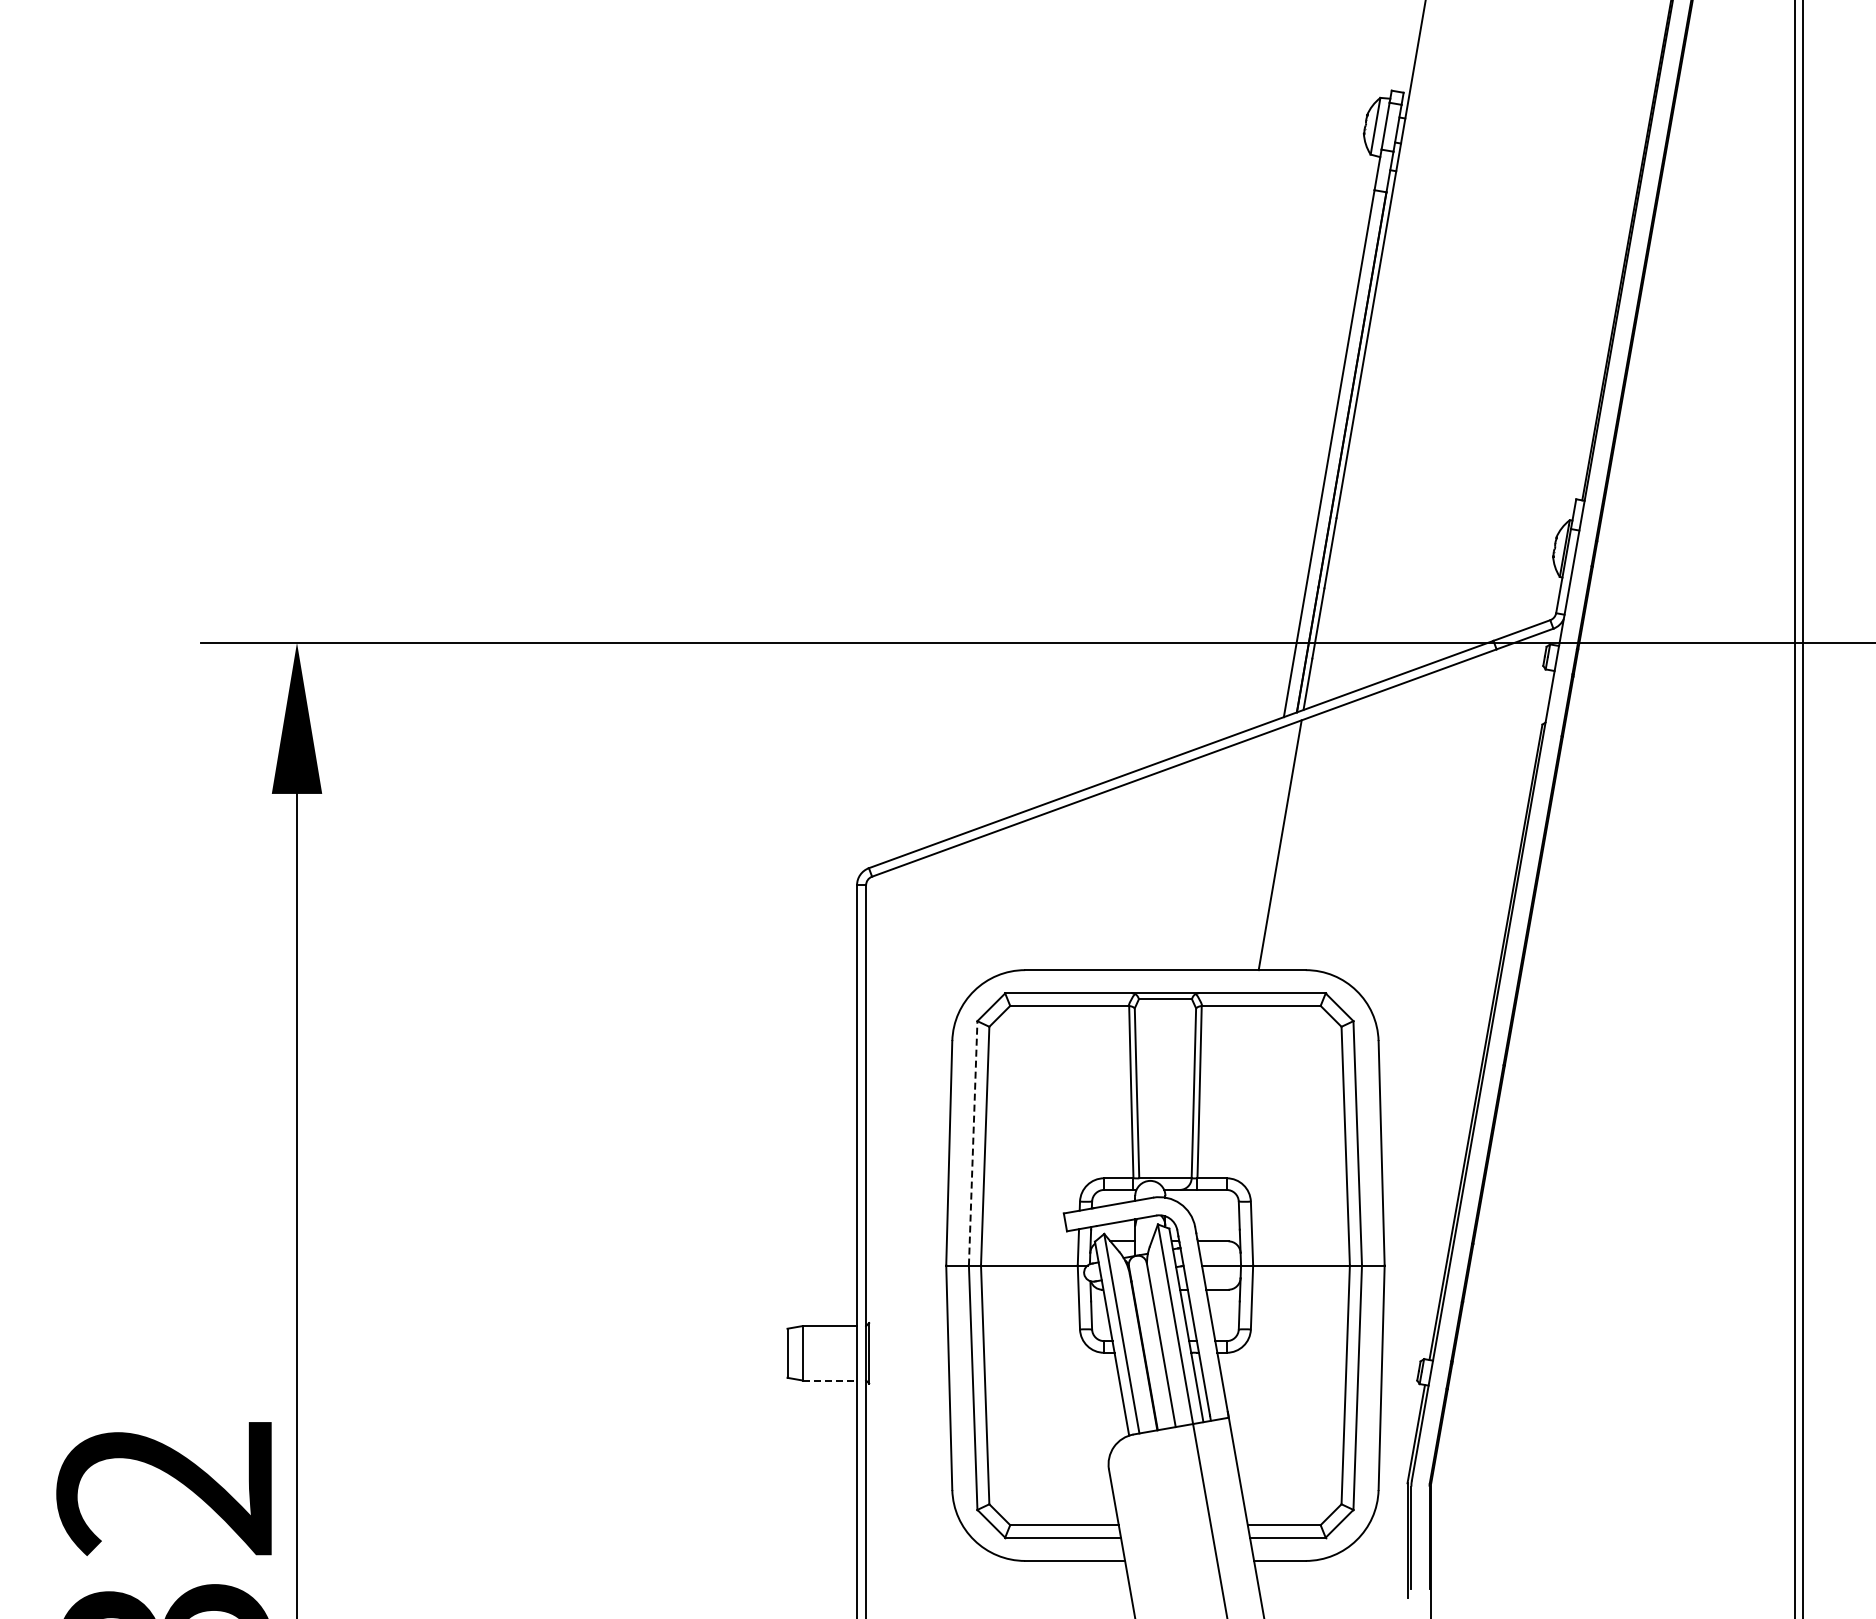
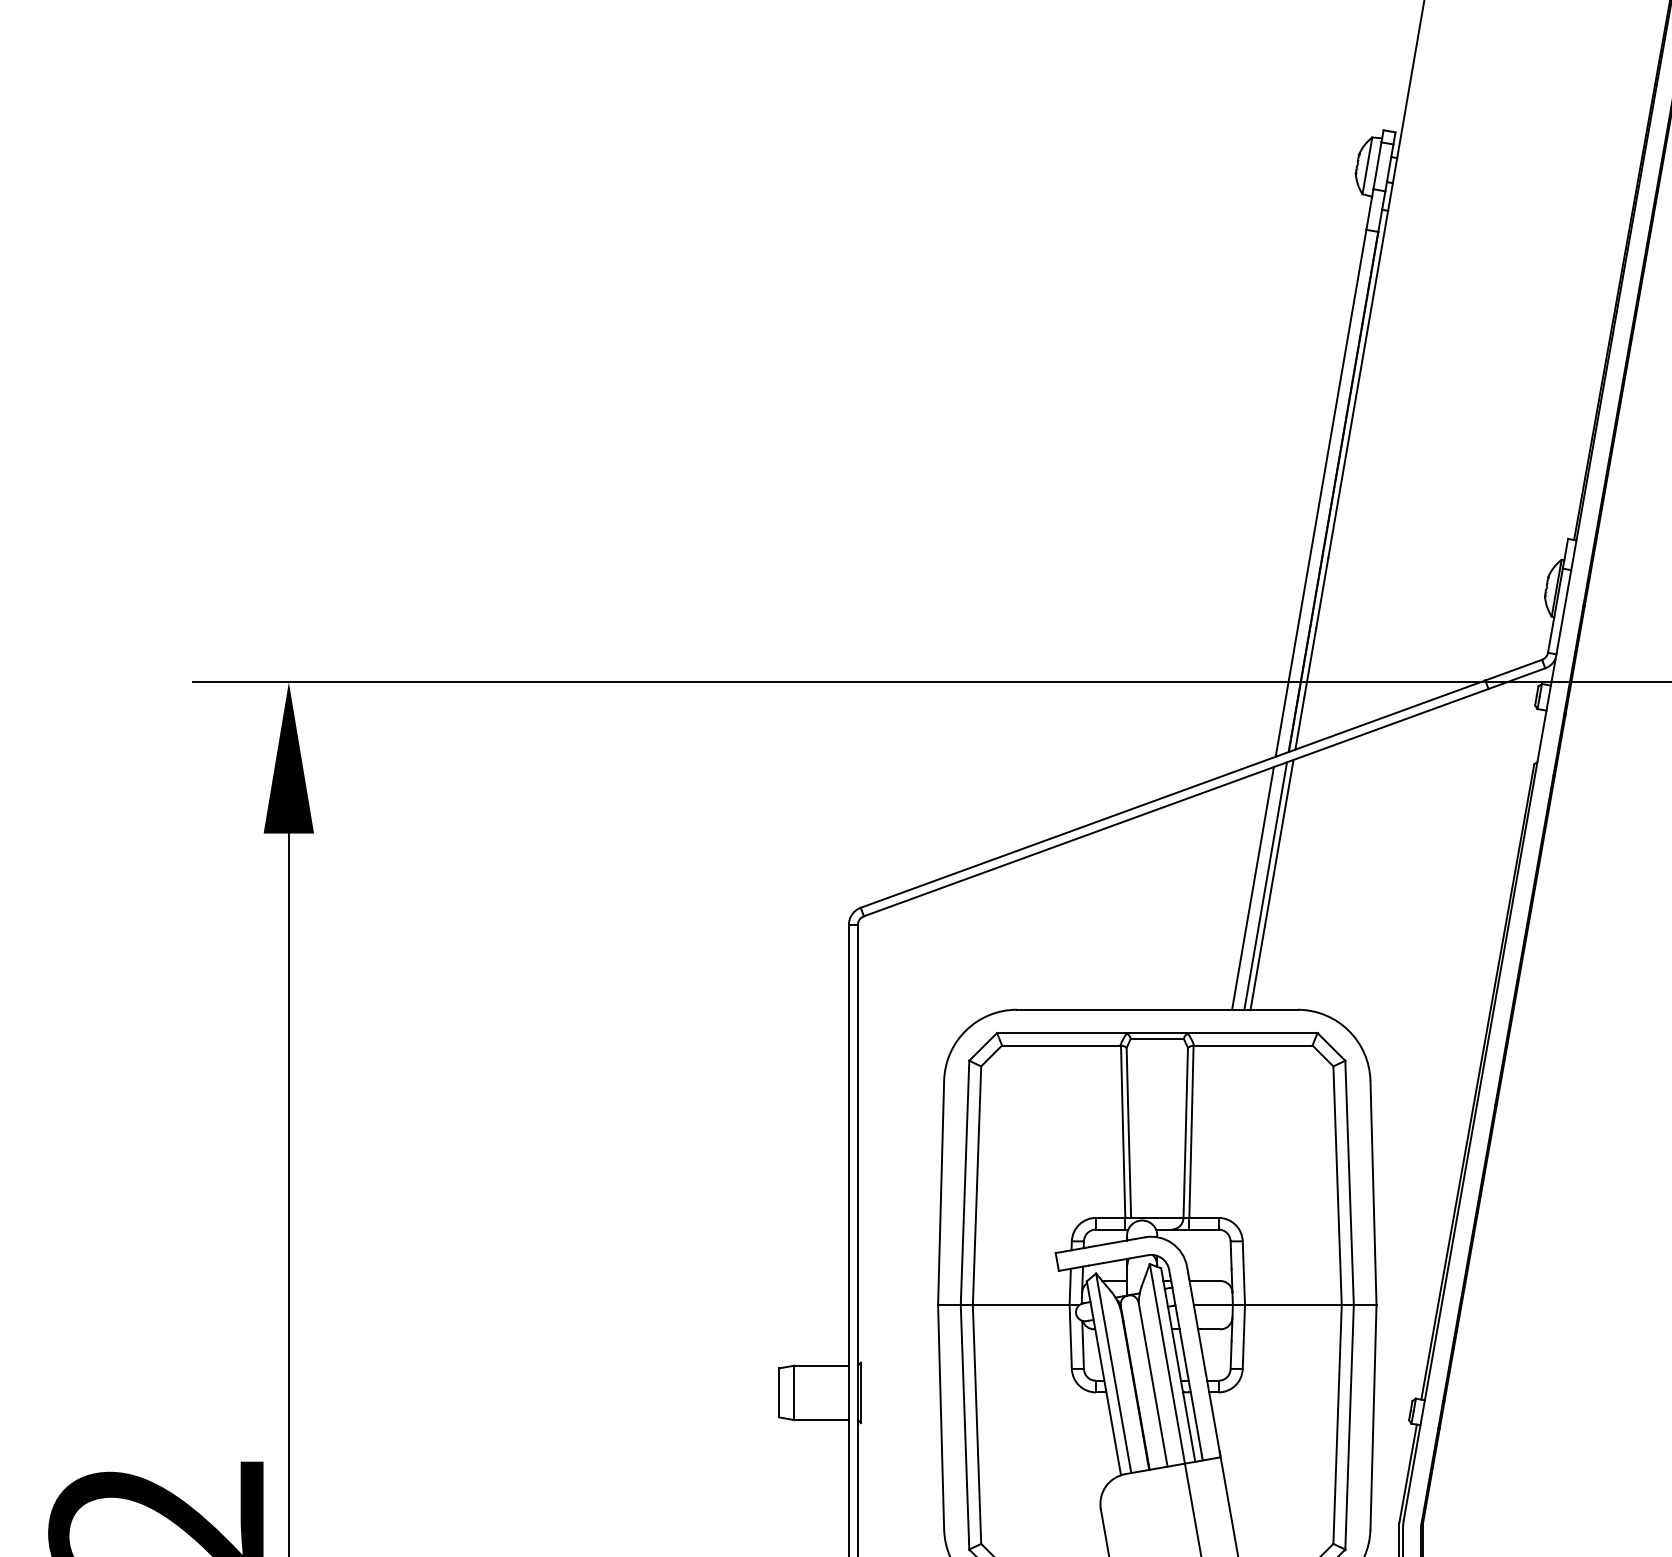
line: (1273, 846) -> (1265, 886), added
line: (1261, 848) -> (1253, 888), added
line: (973, 1142) -> (965, 1182), dashed -> solid
line: (830, 1380) -> (822, 1420), dashed -> solid

